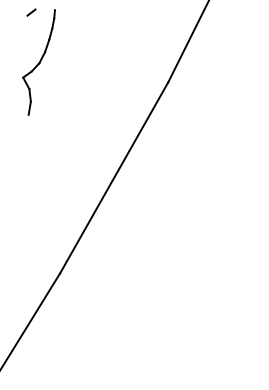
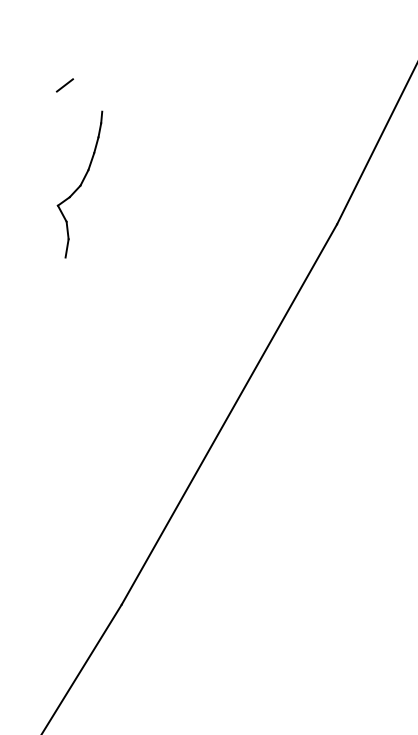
part: (38, 62) -> (78, 184), size x0.7

